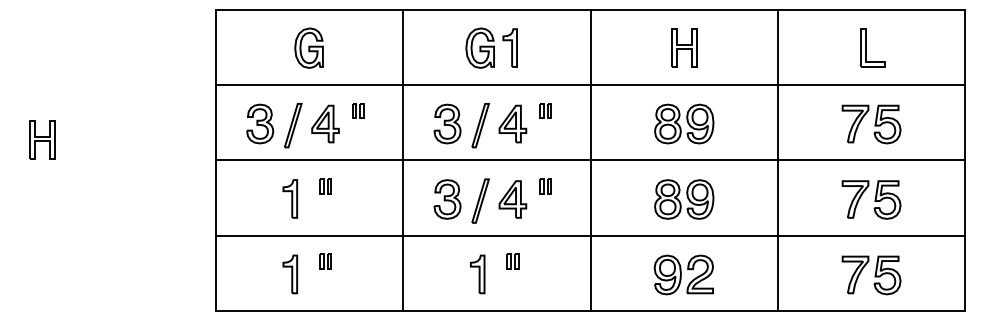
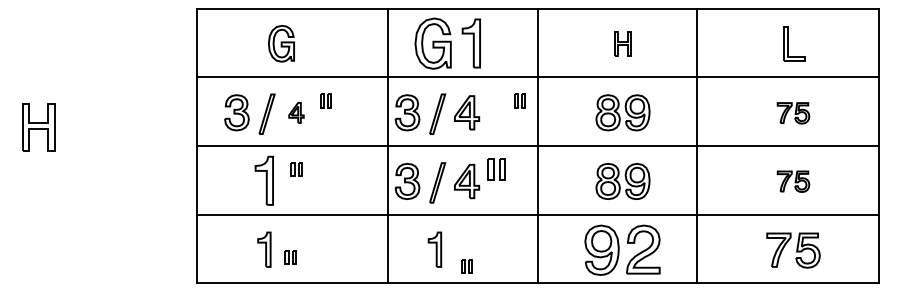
part: (491, 47) -> (447, 43), size x1.4
part: (683, 47) -> (622, 43), size x0.7
part: (545, 110) -> (519, 100), moved
part: (325, 123) -> (296, 112), size x0.6
part: (871, 124) -> (793, 113), size x0.6
part: (42, 140) -> (38, 127), size x1.4
line: (403, 159) -> (388, 145), moved
line: (778, 159) -> (697, 145), moved
part: (545, 186) -> (496, 169), size x1.6
part: (290, 199) -> (264, 181), size x1.4
part: (871, 199) -> (793, 181), size x0.6
part: (325, 262) -> (290, 257), moved
part: (512, 262) -> (466, 266), moved
part: (683, 274) -> (622, 249), size x1.4

